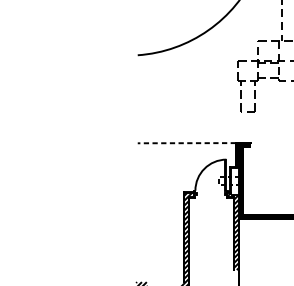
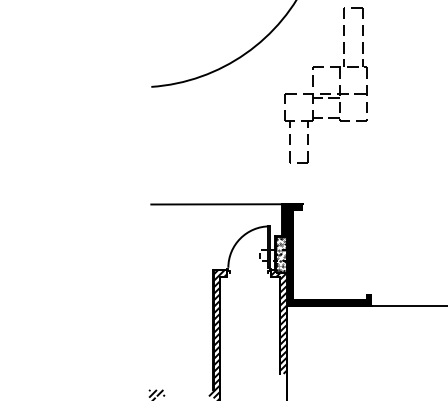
line: (186, 143) -> (216, 204), dashed -> solid
hatch: (234, 181) -> (280, 255), added

